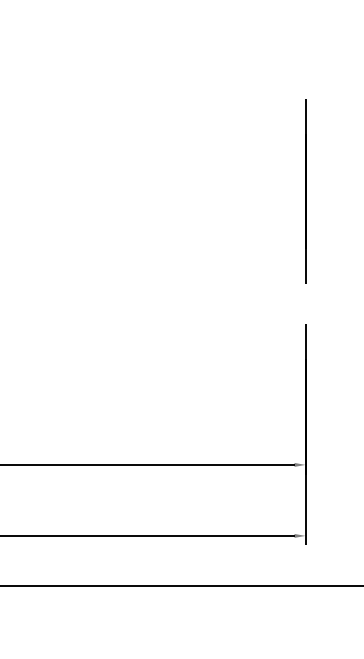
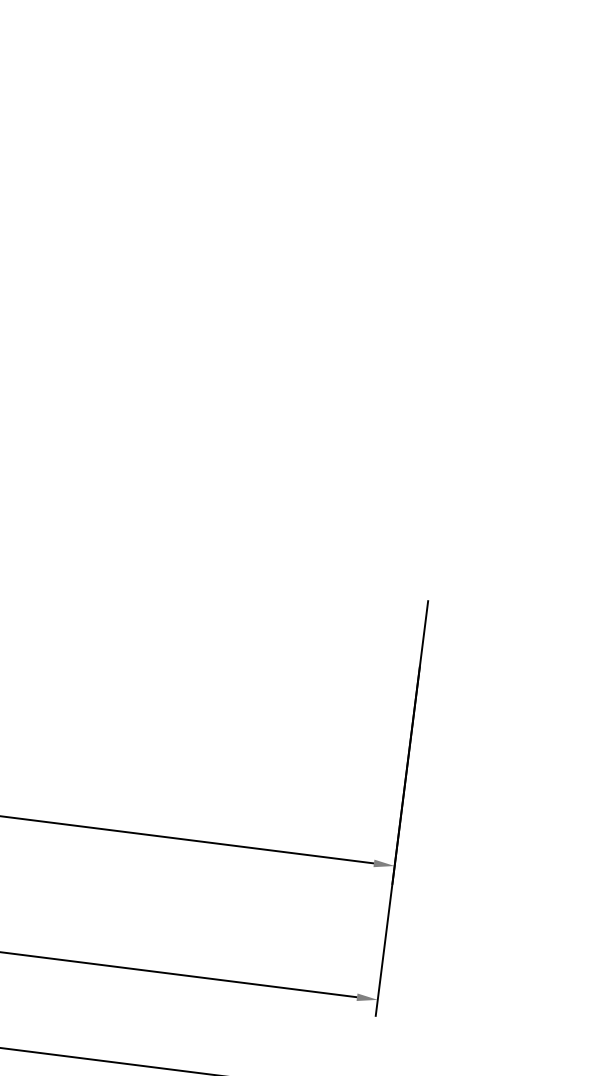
line: (305, 191) -> (459, 350), removed

